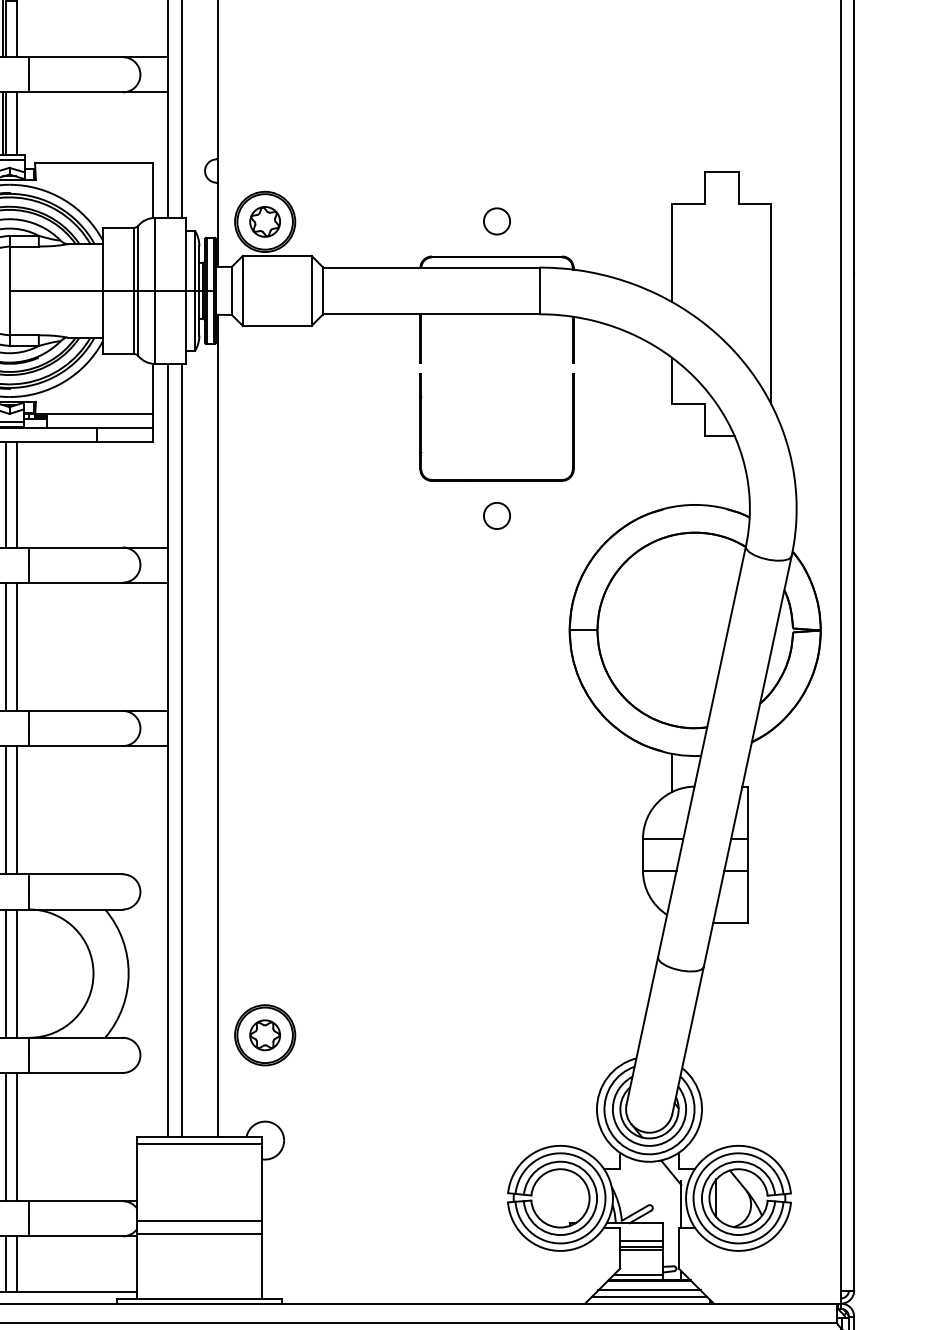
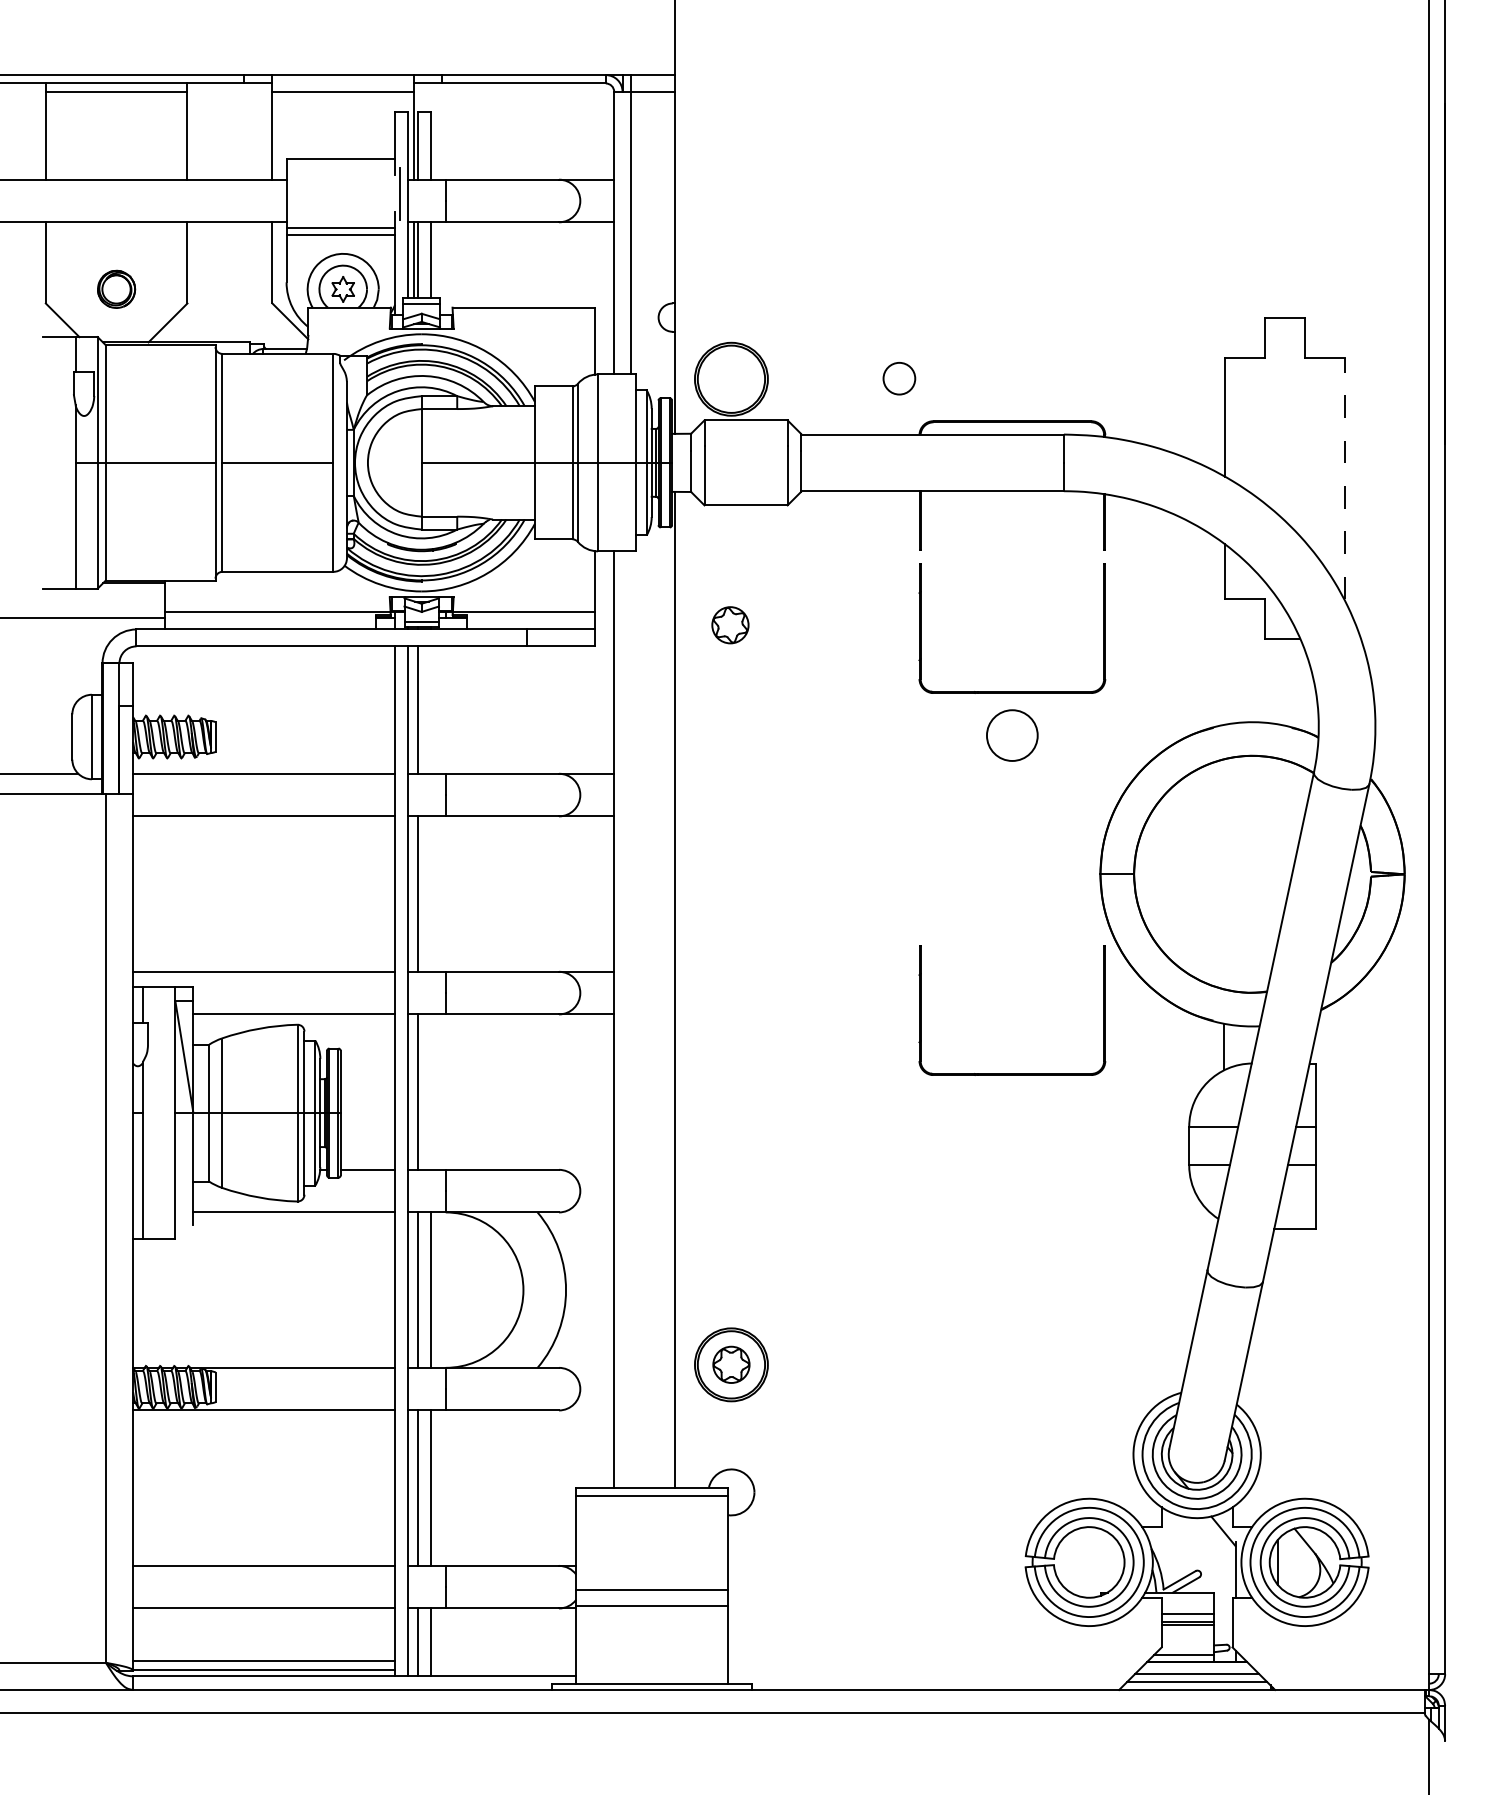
circle: (497, 221) -> (899, 378), moved
part: (265, 222) -> (730, 625), moved
line: (771, 303) -> (1344, 478), solid -> dashed
line: (16, 494) -> (430, 709), removed
circle: (497, 515) -> (1012, 735), size x1.6
line: (16, 646) -> (430, 893), removed
line: (181, 750) -> (630, 1019), removed
part: (497, 794) -> (1012, 1073), added
line: (16, 809) -> (430, 1091), removed

